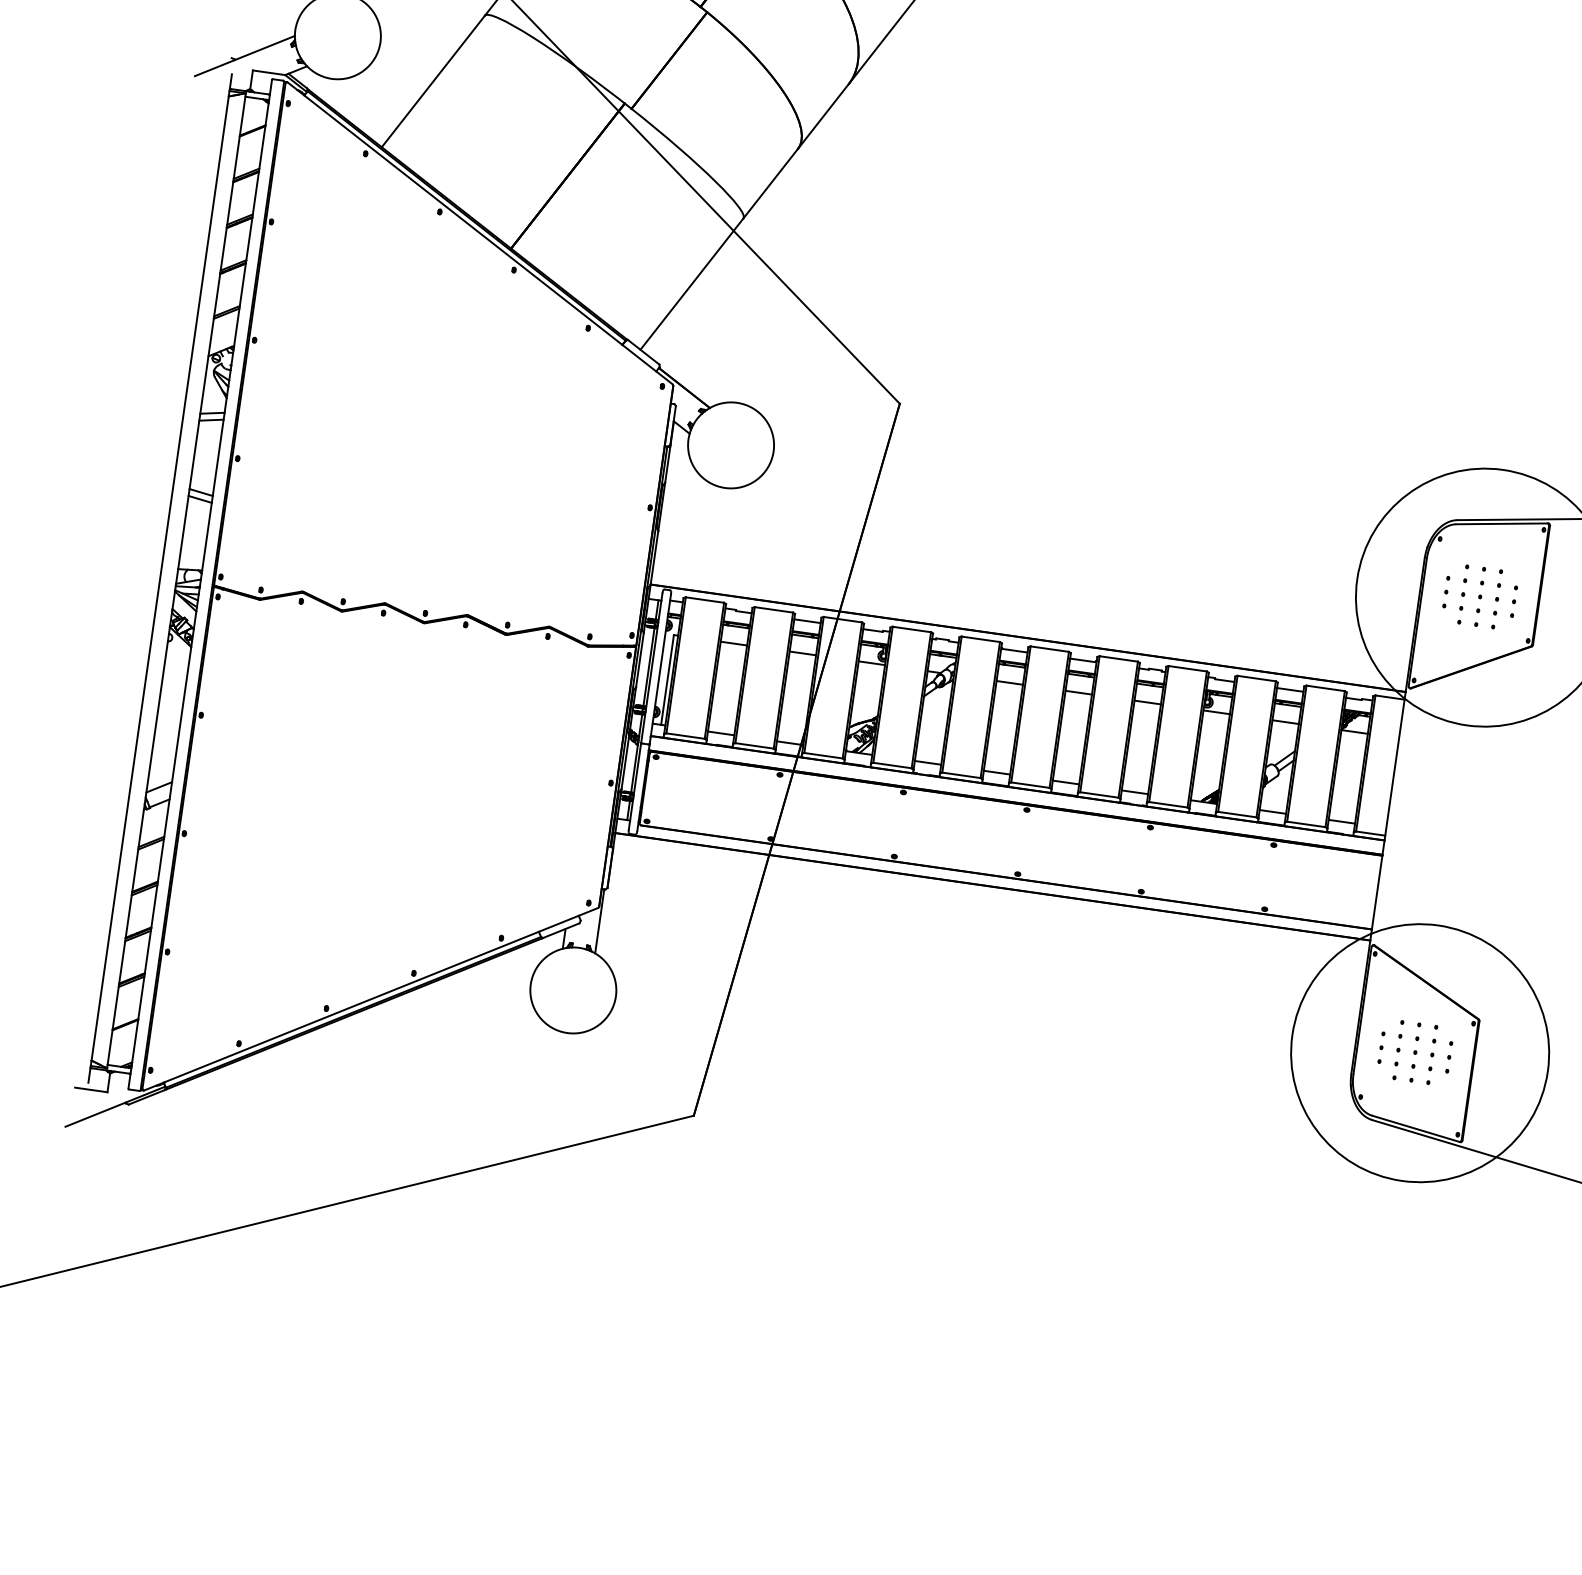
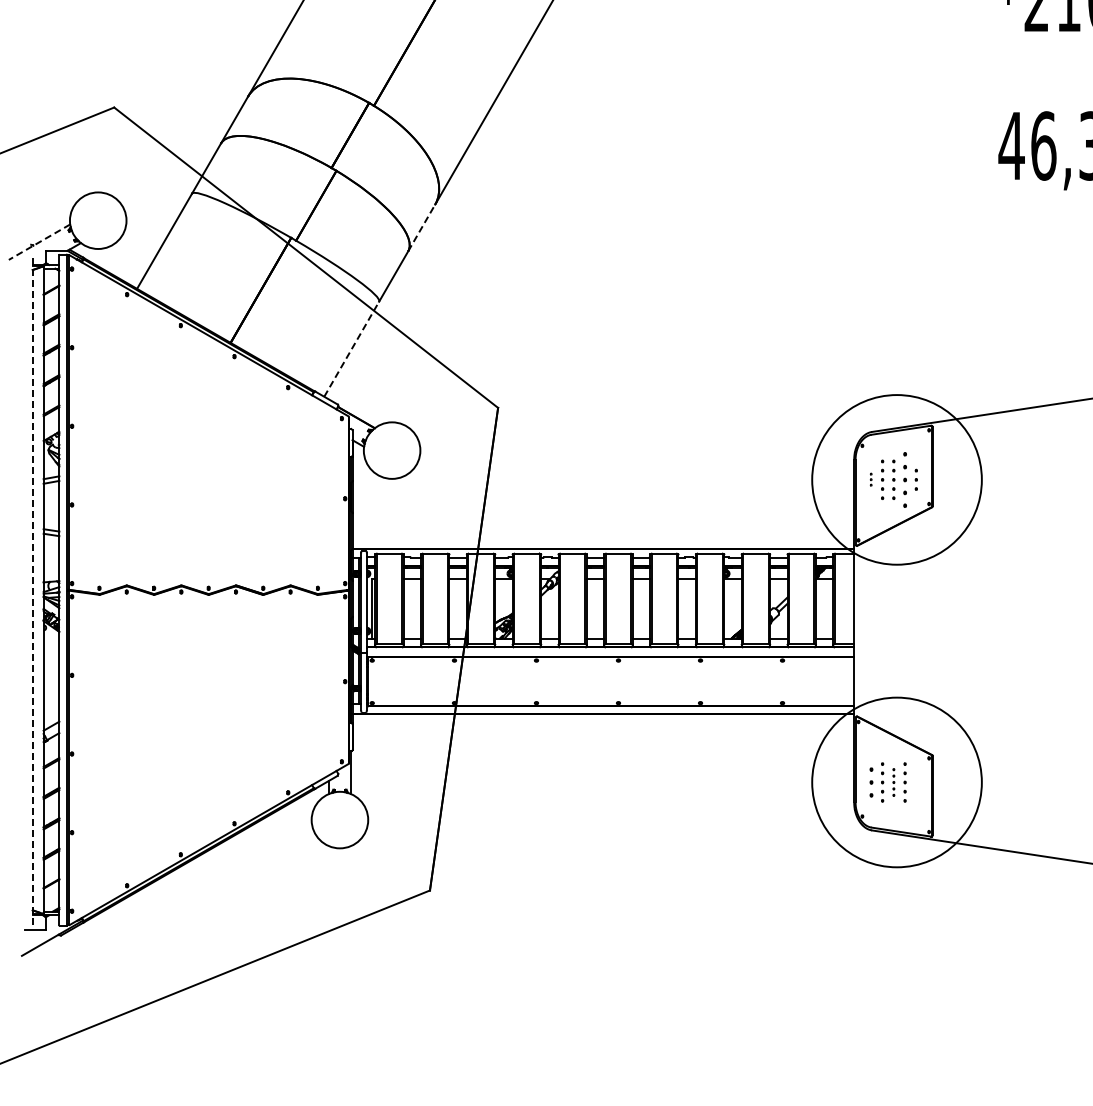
line: (244, 56) -> (39, 242), solid -> dashed
line: (823, 115) -> (421, 227), solid -> dashed
line: (691, 284) -> (351, 349), solid -> dashed
line: (159, 578) -> (32, 590), solid -> dashed
part: (1445, 591) -> (870, 479), size x0.6
part: (1496, 598) -> (904, 479), size x1.4
part: (1380, 1047) -> (870, 782), size x1.4
part: (1414, 1052) -> (893, 782), size x0.7
part: (1447, 1057) -> (915, 782), removed

